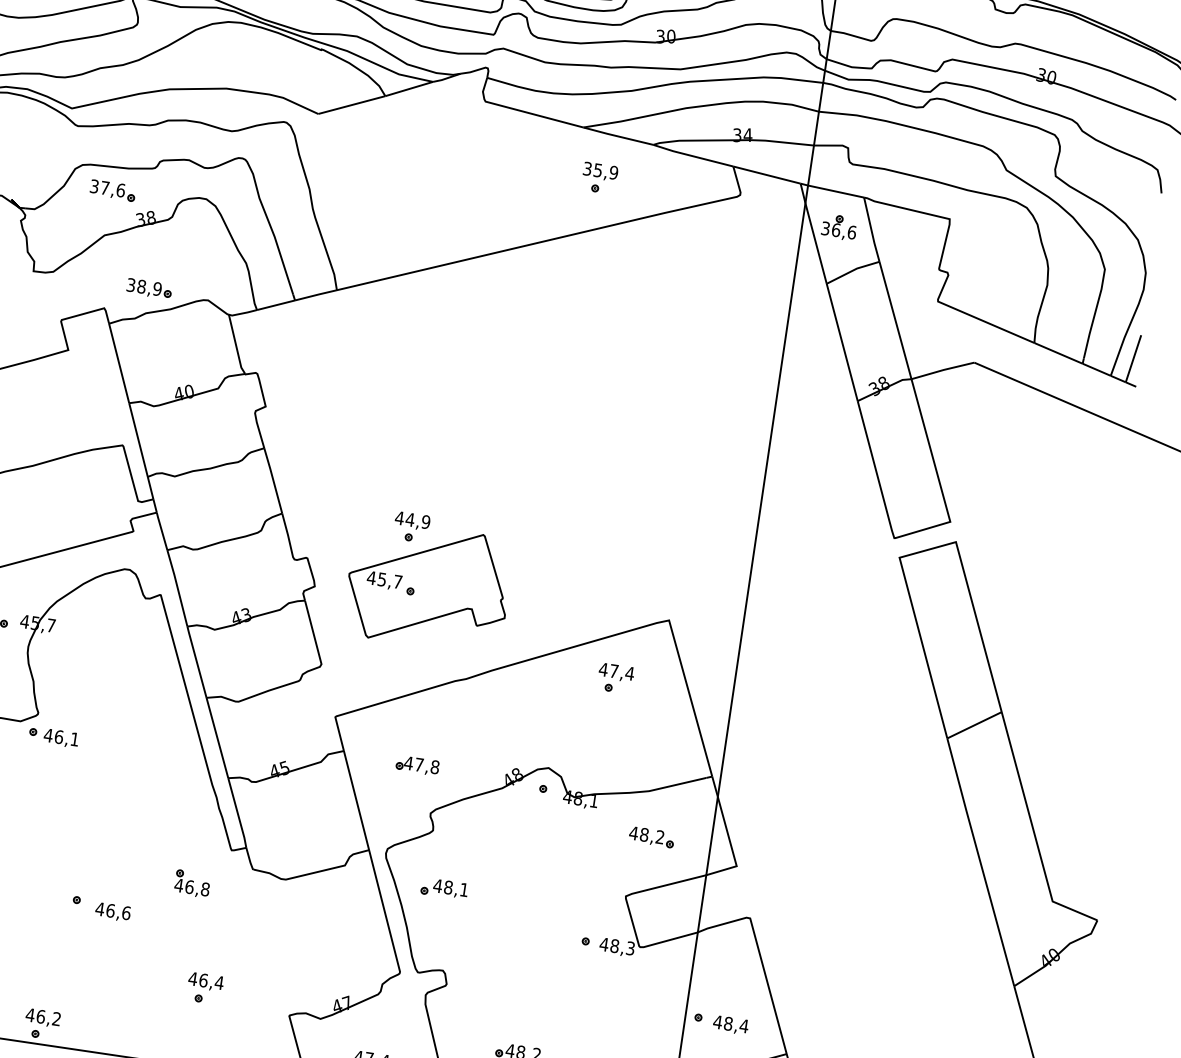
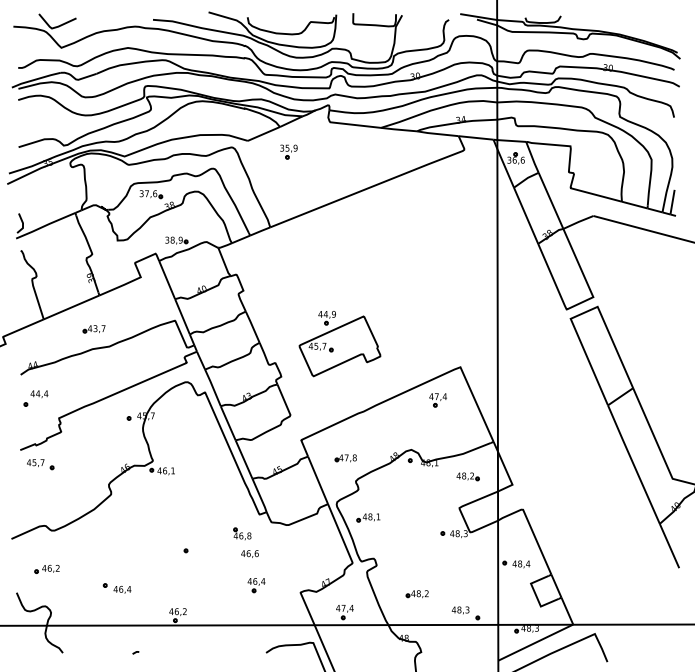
part: (598, 177) -> (288, 151), moved
part: (428, 582) -> (339, 344), moved
text: (112, 910) -> (249, 553), moved

